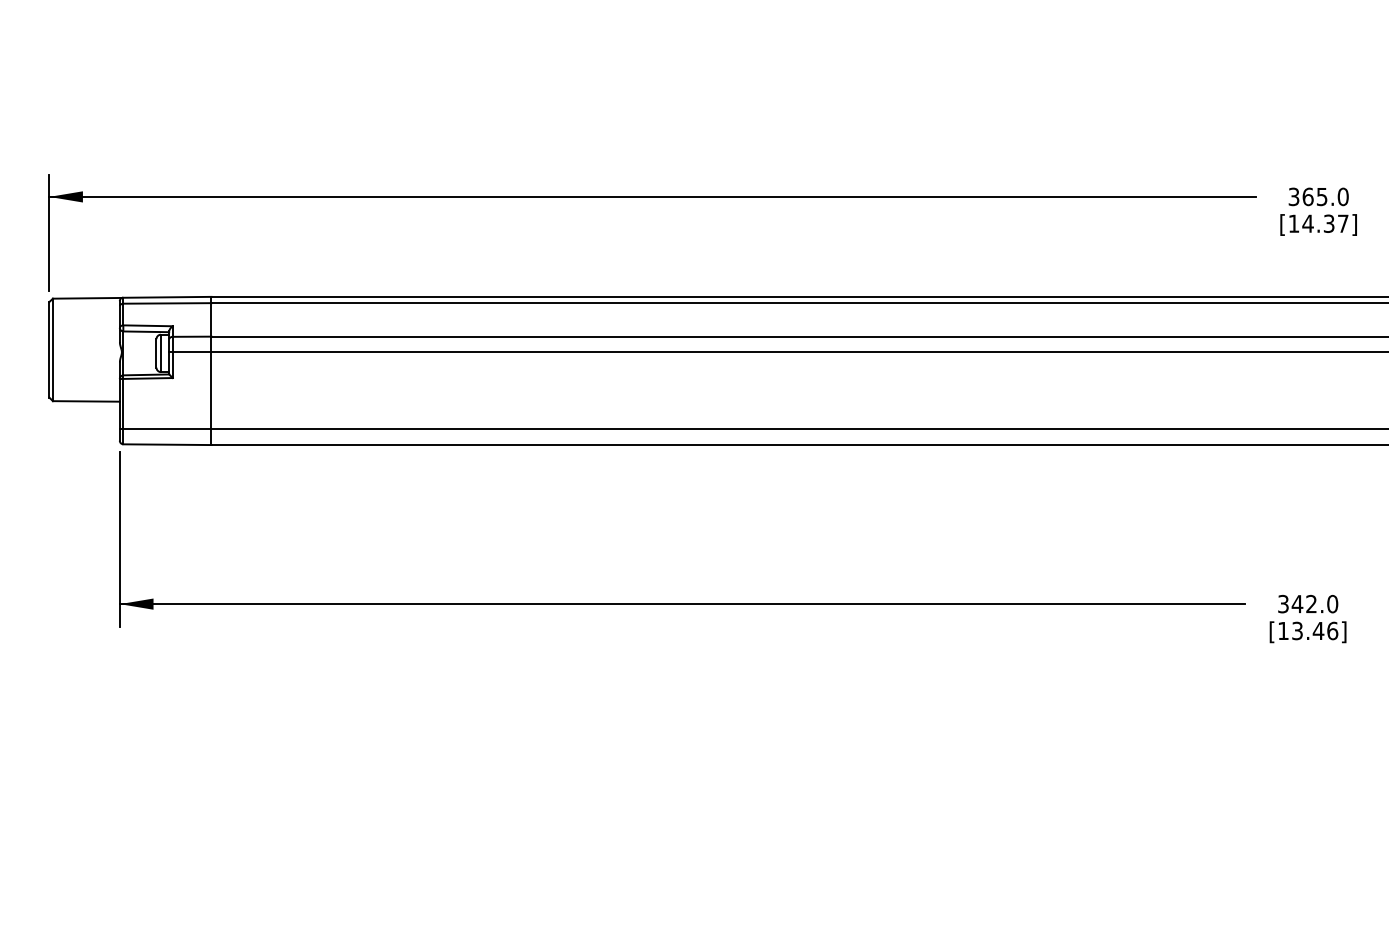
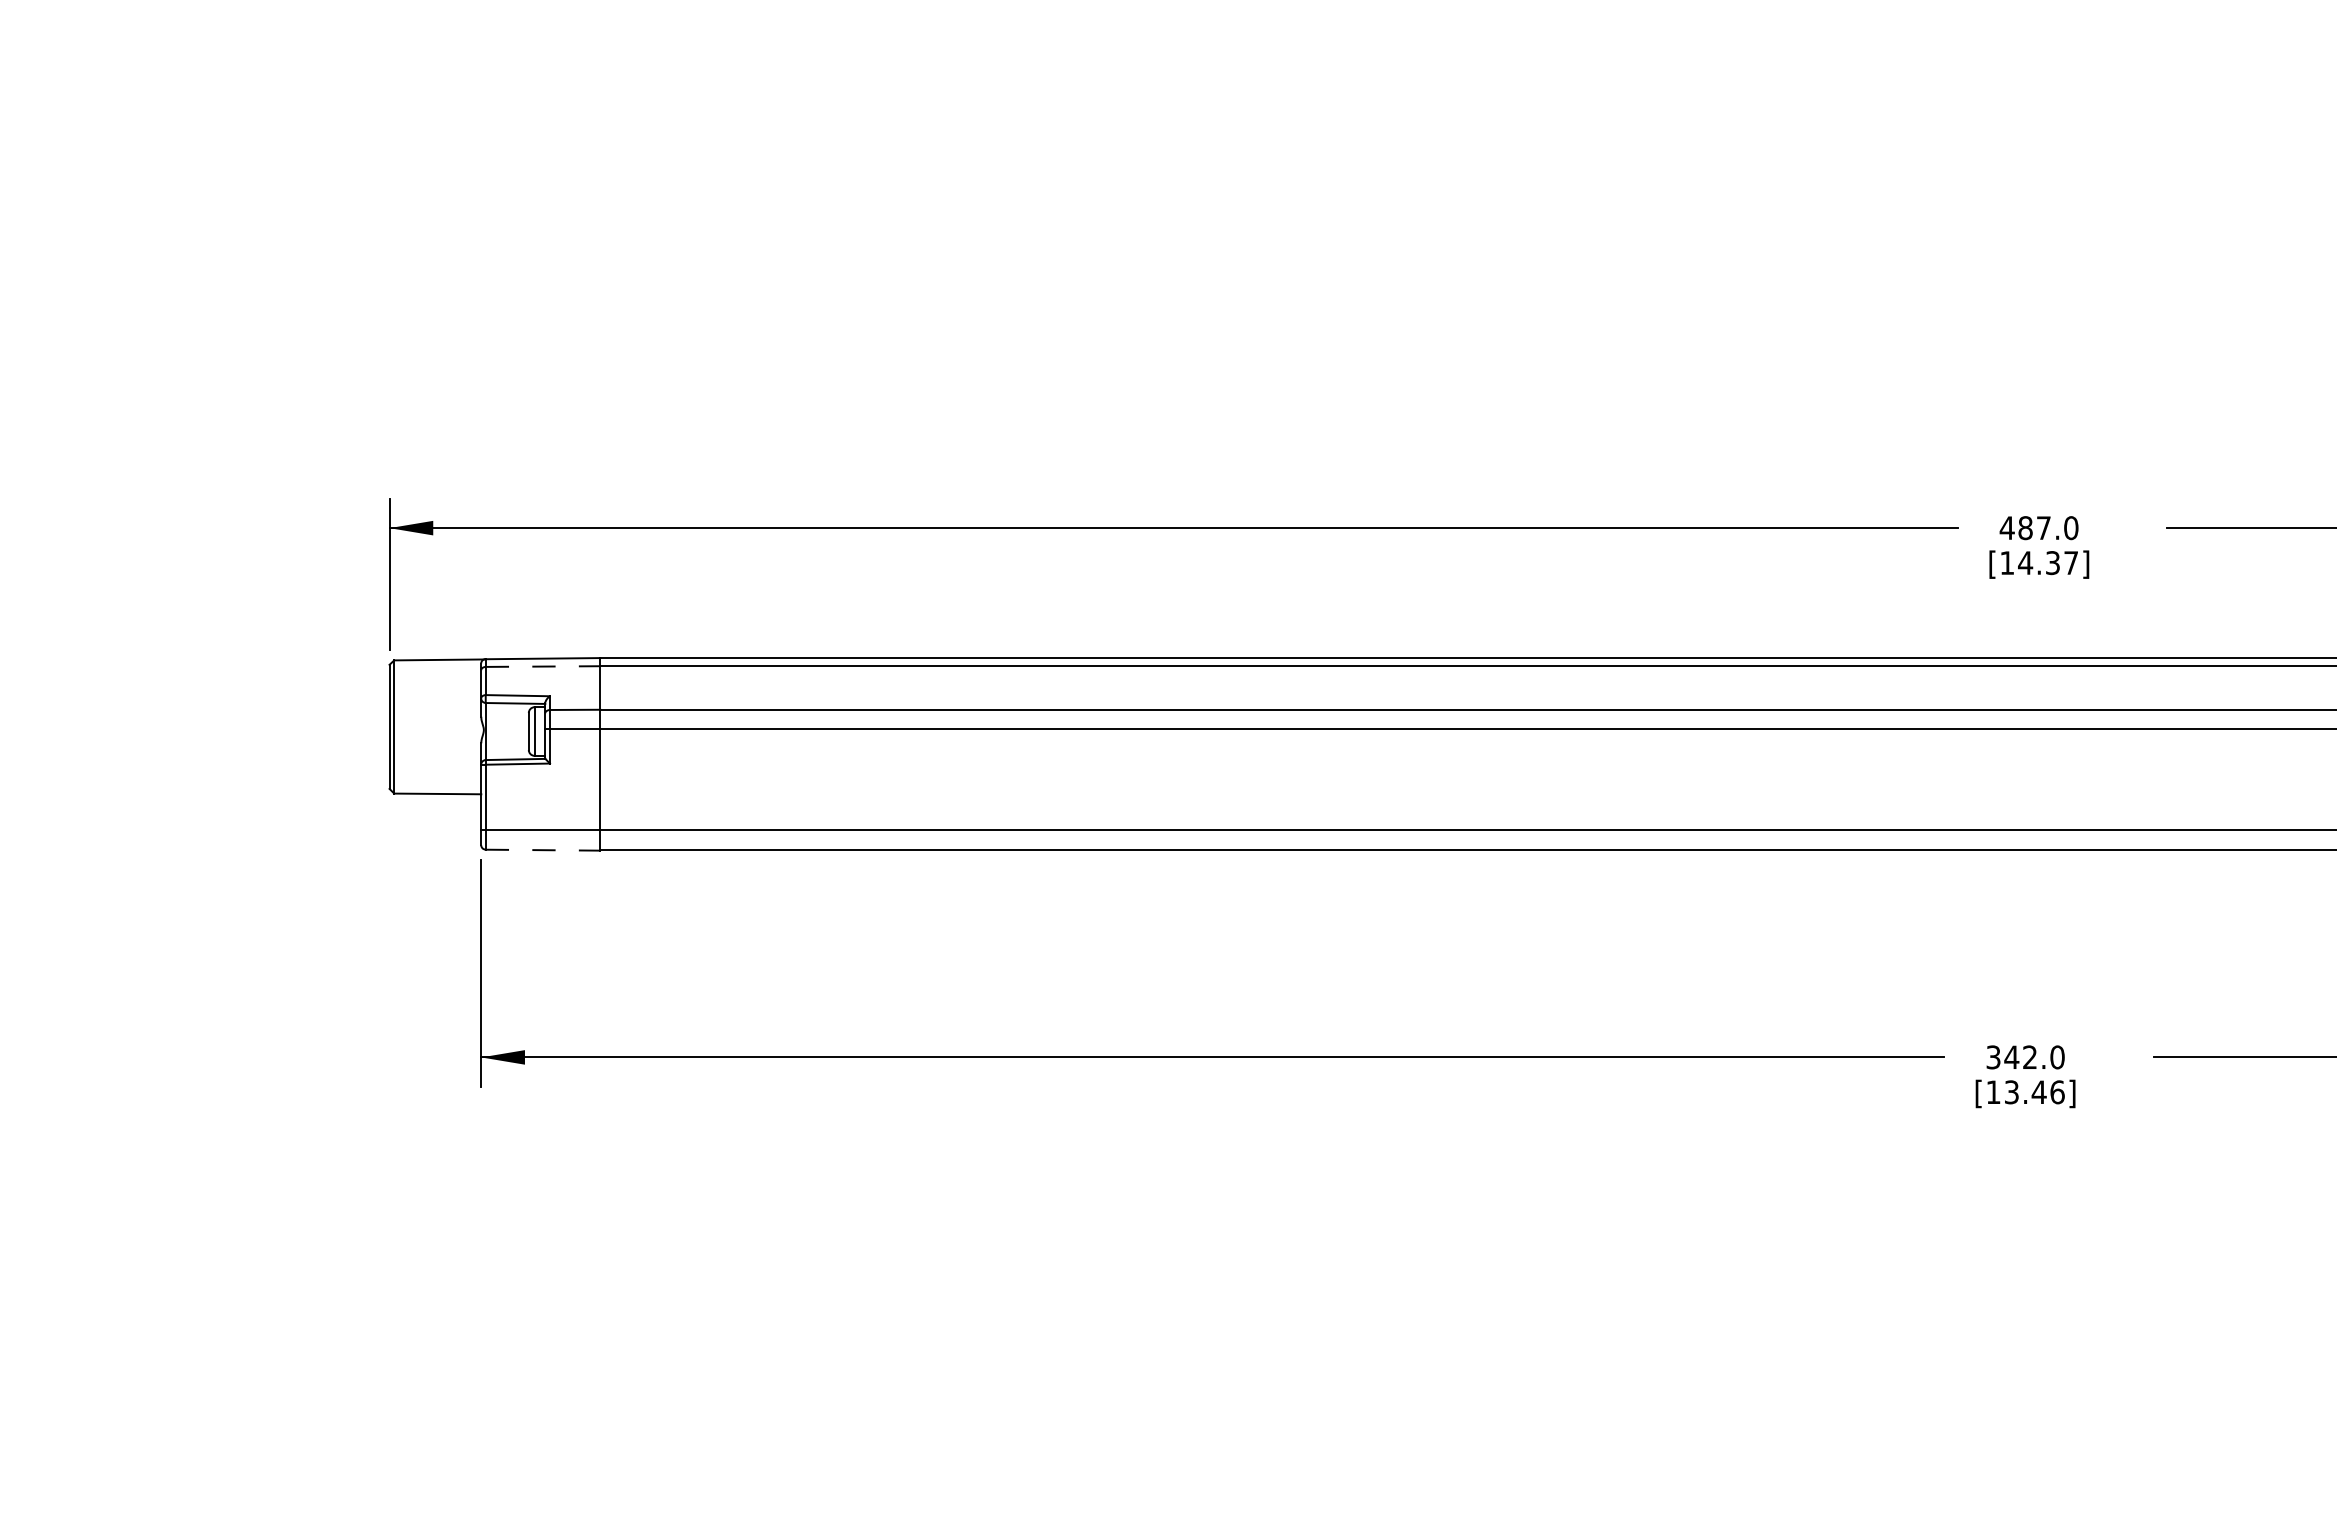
text: (1307, 197) -> (2024, 528), 365.0 -> 487.0
line: (167, 303) -> (543, 666), solid -> dashed
line: (167, 444) -> (543, 850), solid -> dashed

